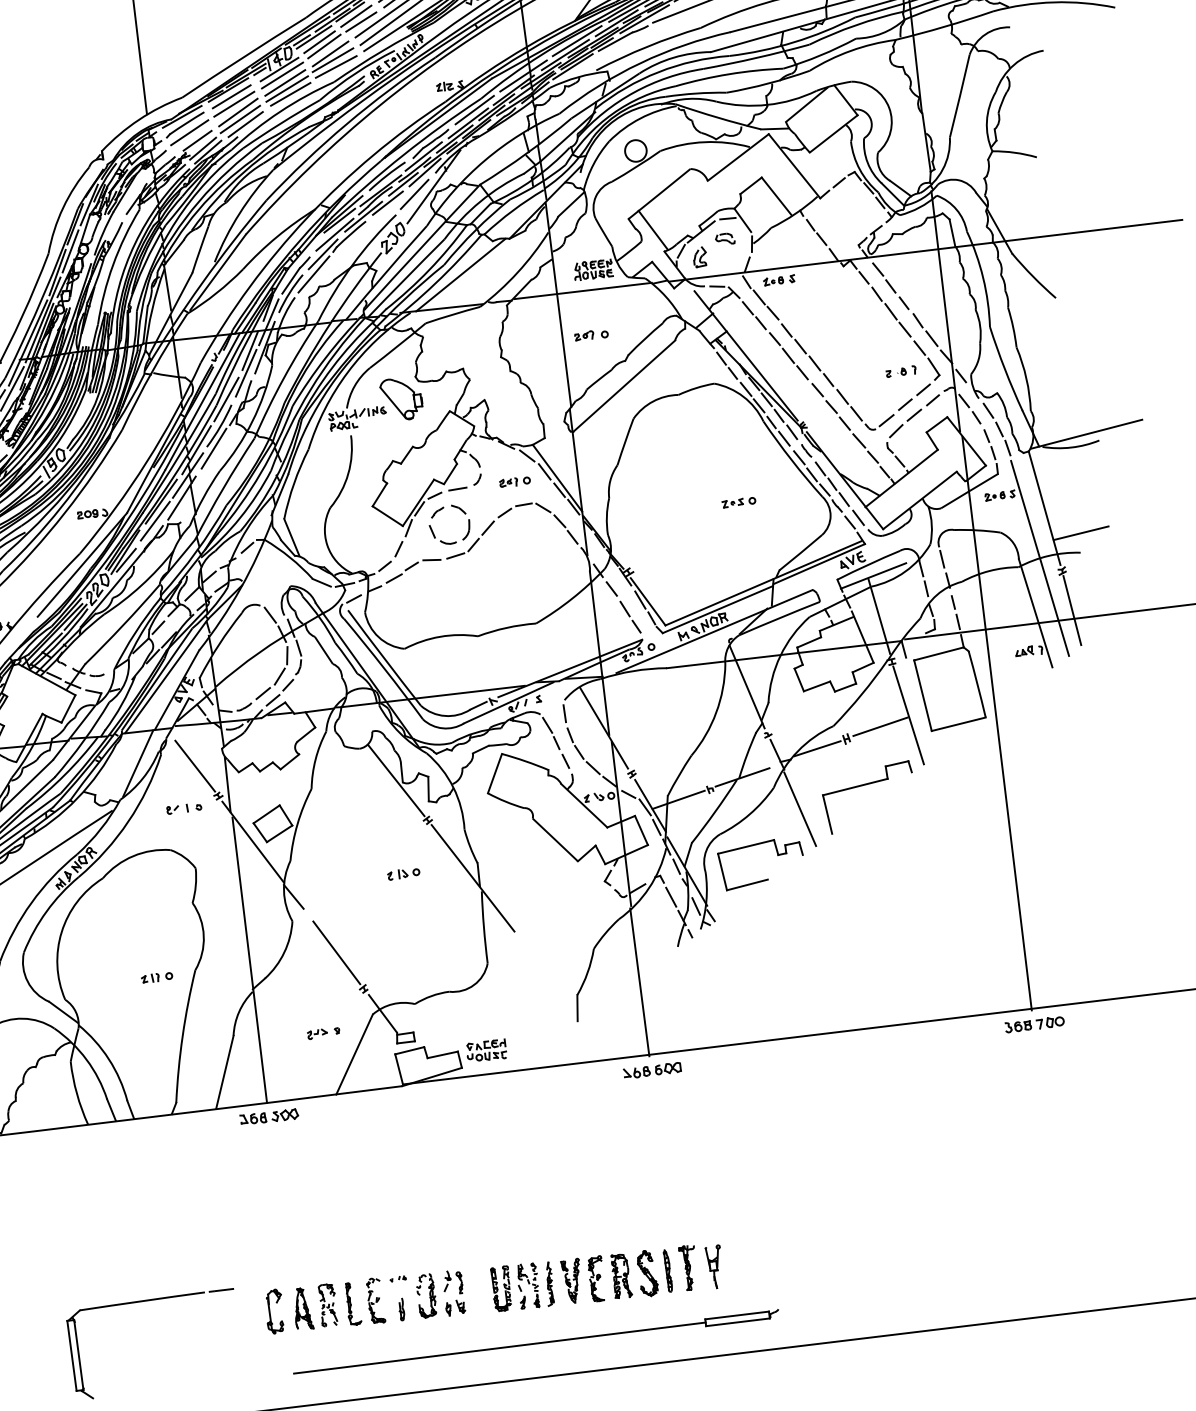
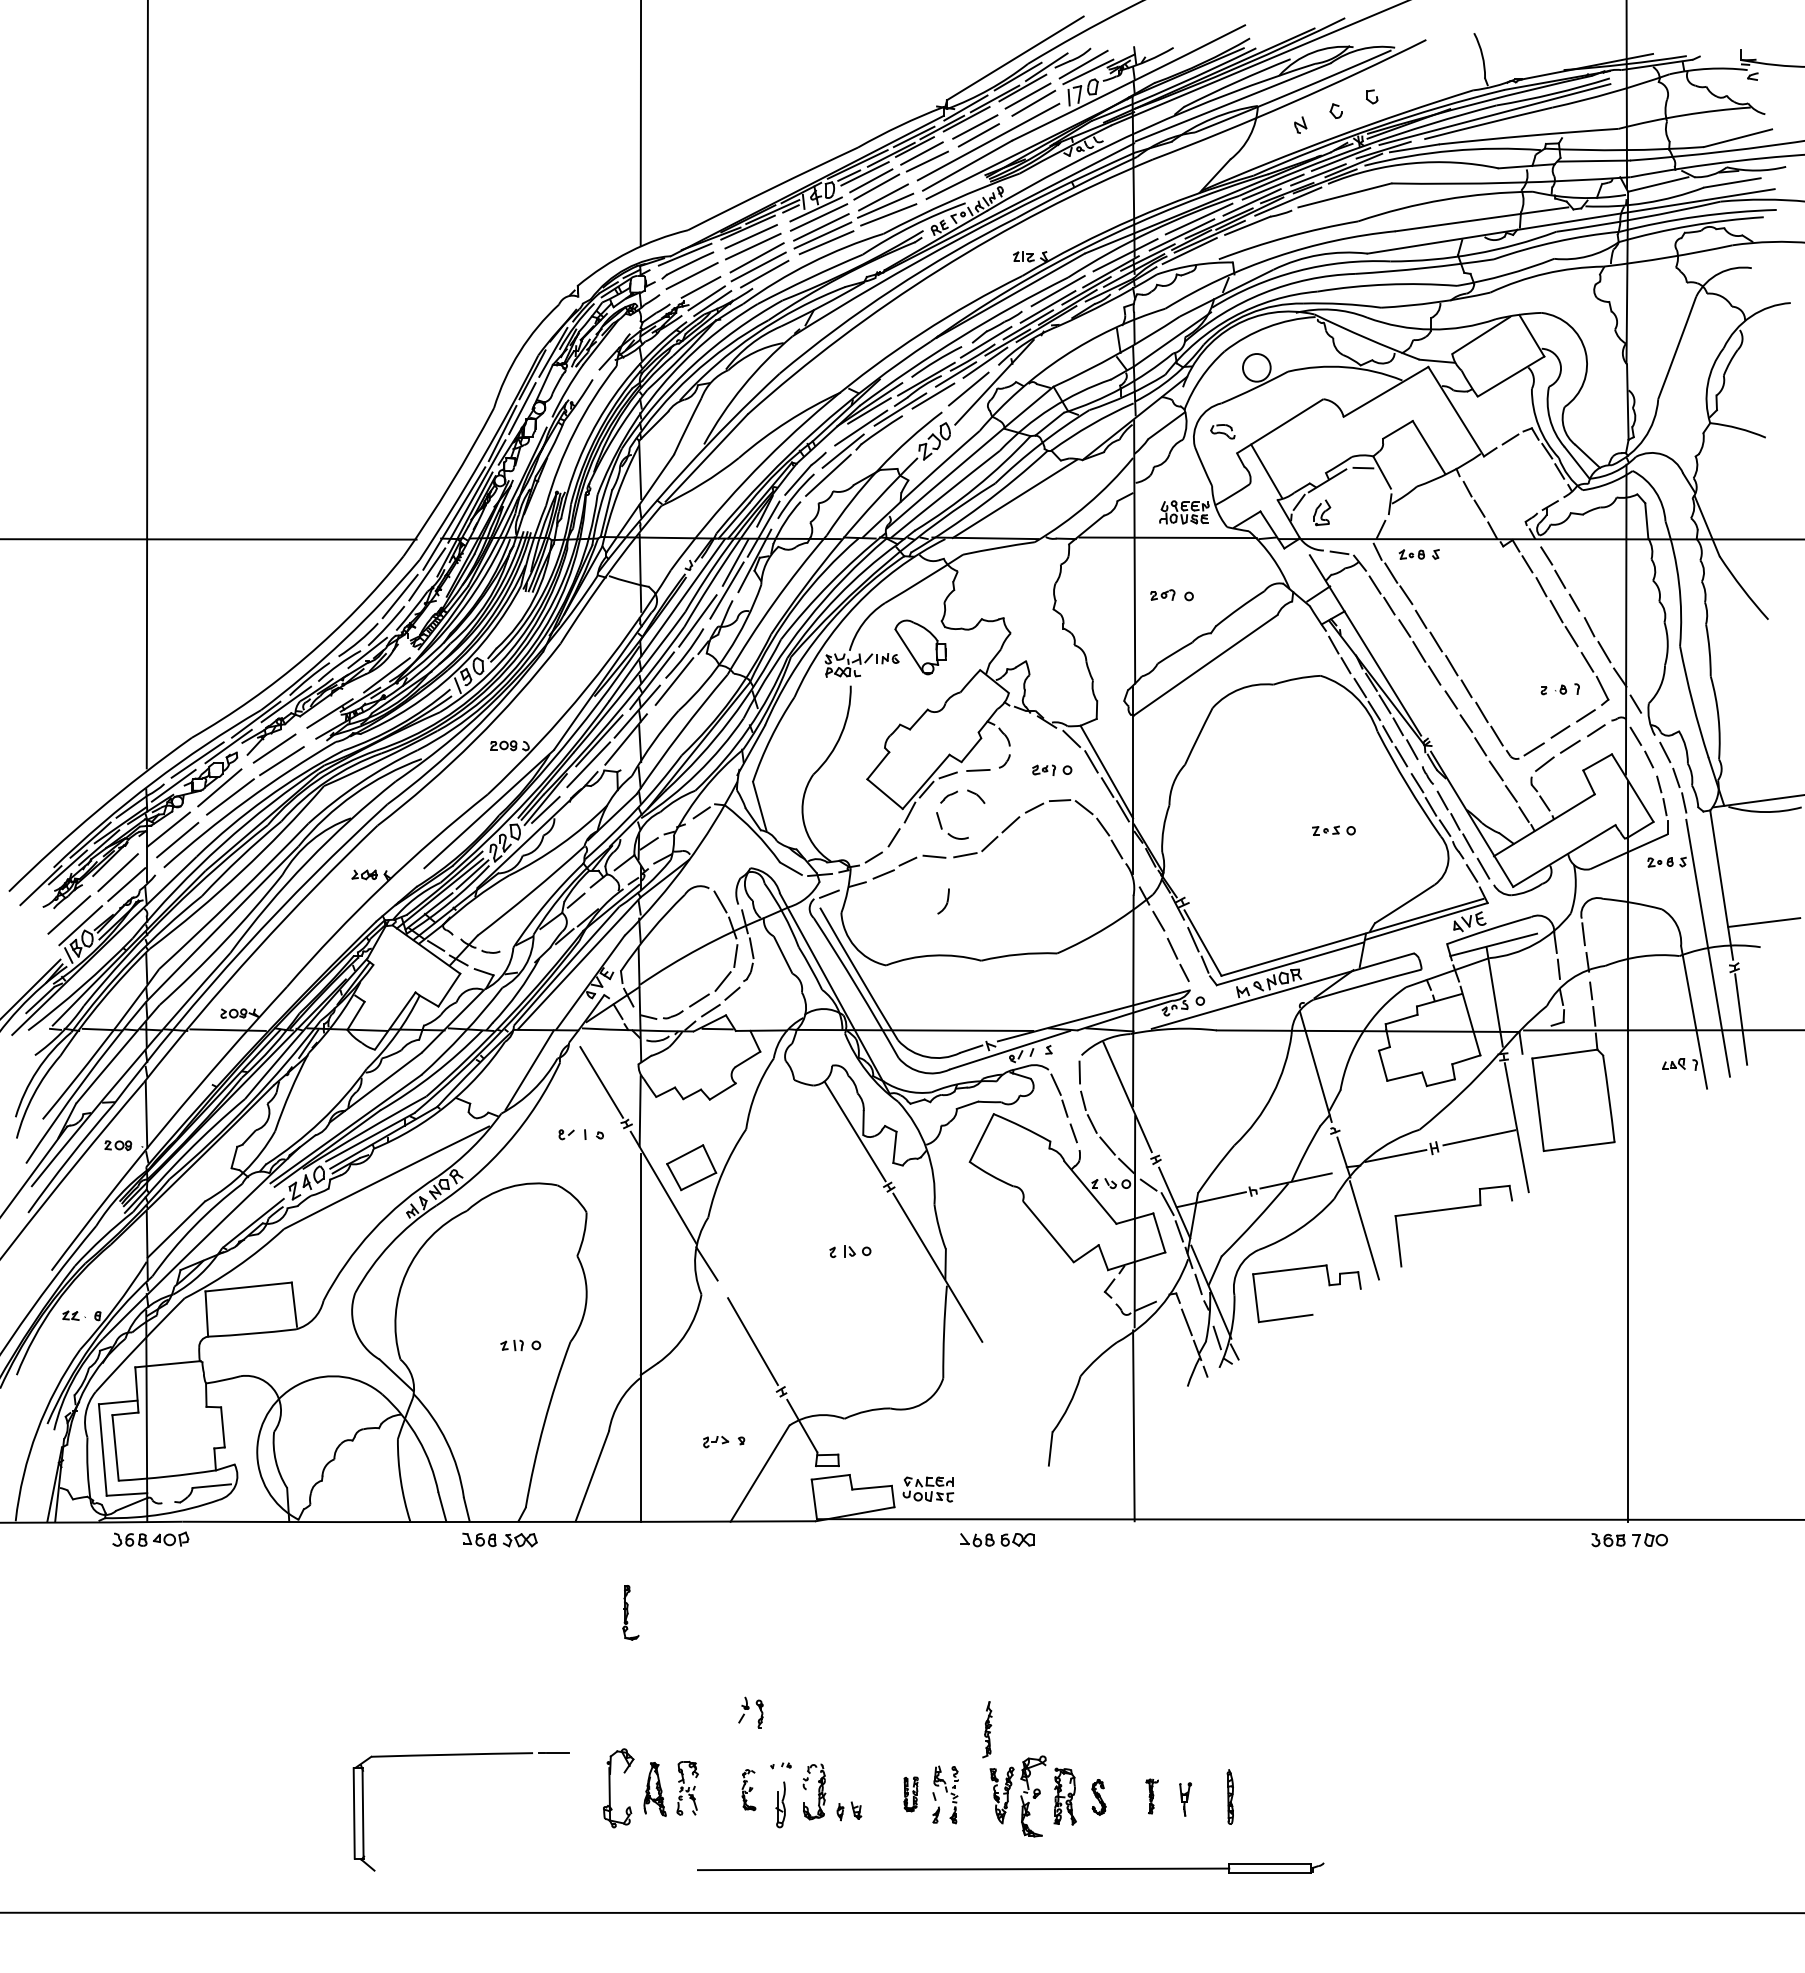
part: (724, 239) -> (1222, 431), moved
part: (466, 529) -> (943, 901), moved
part: (652, 1071) -> (997, 1540), moved
part: (268, 1116) -> (499, 1539), moved
part: (688, 1267) -> (1151, 1796), size x0.6
part: (714, 1267) -> (1185, 1799), size x0.6
part: (667, 1270) -> (1229, 1796), moved
part: (647, 1273) -> (1098, 1797), size x0.6
part: (596, 1278) -> (1033, 1795), size x1.4
part: (452, 1282) -> (750, 1712), moved
part: (549, 1284) -> (987, 1729), moved
part: (501, 1289) -> (910, 1794), size x0.6
part: (375, 1300) -> (748, 1789), size x0.7
part: (352, 1303) -> (630, 1612), moved
part: (401, 1309) -> (780, 1805), size x1.6
part: (274, 1311) -> (618, 1788), size x1.4
part: (536, 1342) -> (1010, 1867), moved

